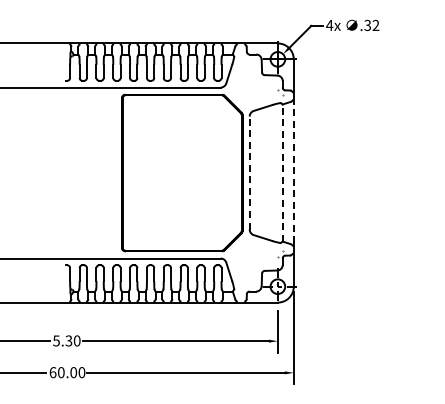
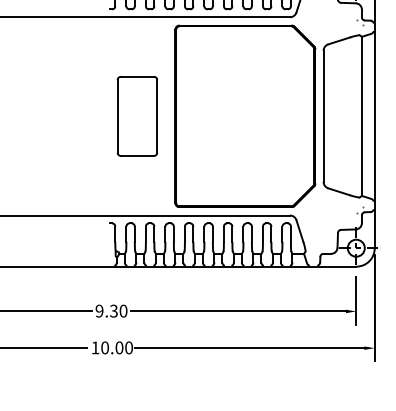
part: (89, 172) -> (137, 115), added
line: (249, 172) -> (323, 115), dashed -> solid
line: (293, 172) -> (374, 115), dashed -> solid
line: (282, 173) -> (361, 116), dashed -> solid
text: (56, 340) -> (99, 310), 5.30 -> 9.30
text: (52, 372) -> (94, 347), 60.00 -> 10.00

